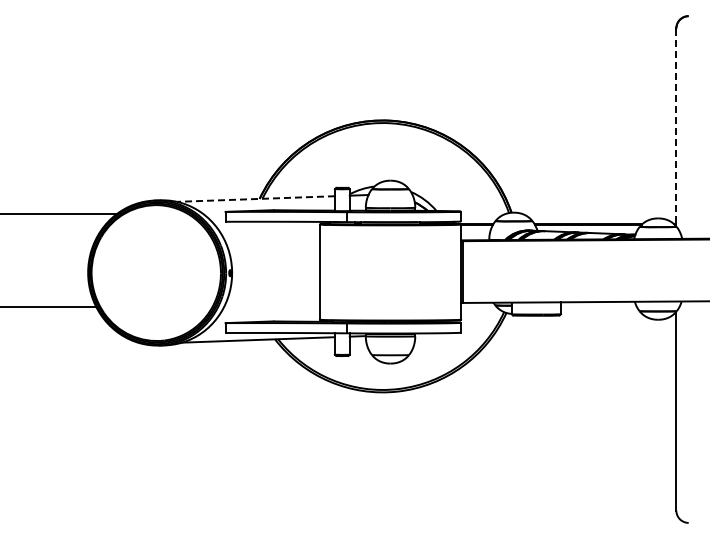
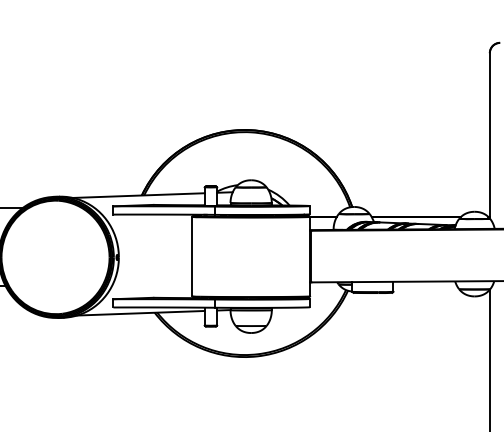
line: (676, 127) -> (489, 135), dashed -> solid
line: (256, 199) -> (139, 195), dashed -> solid

